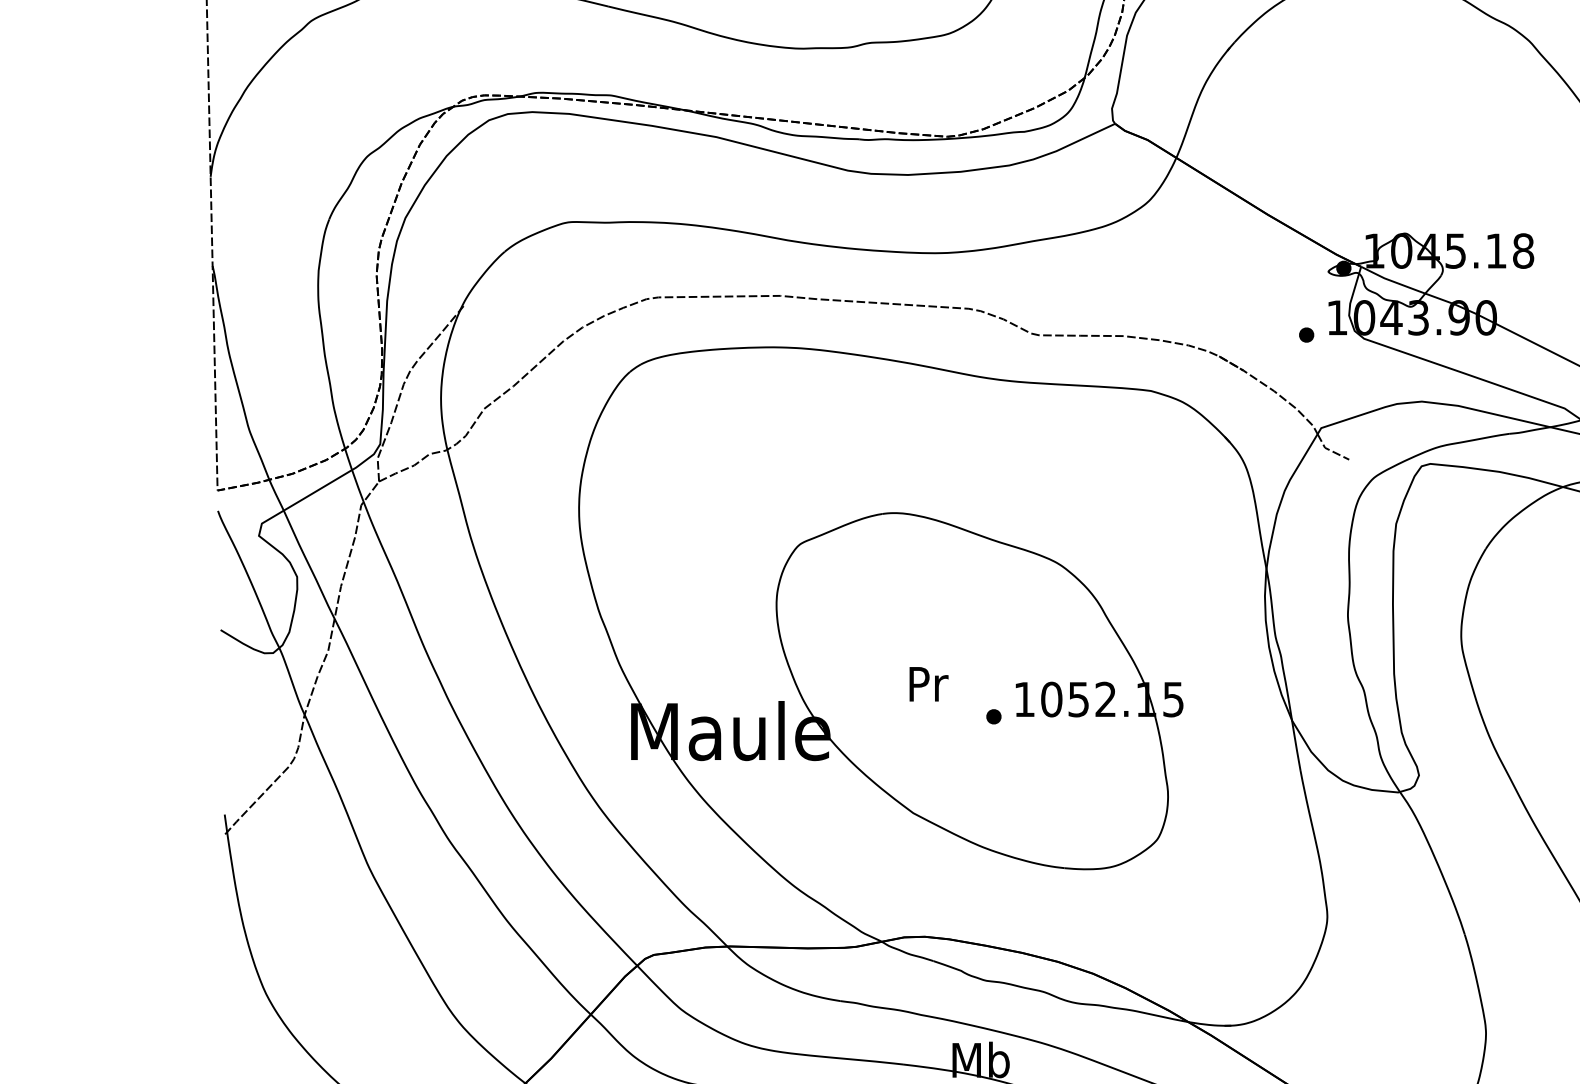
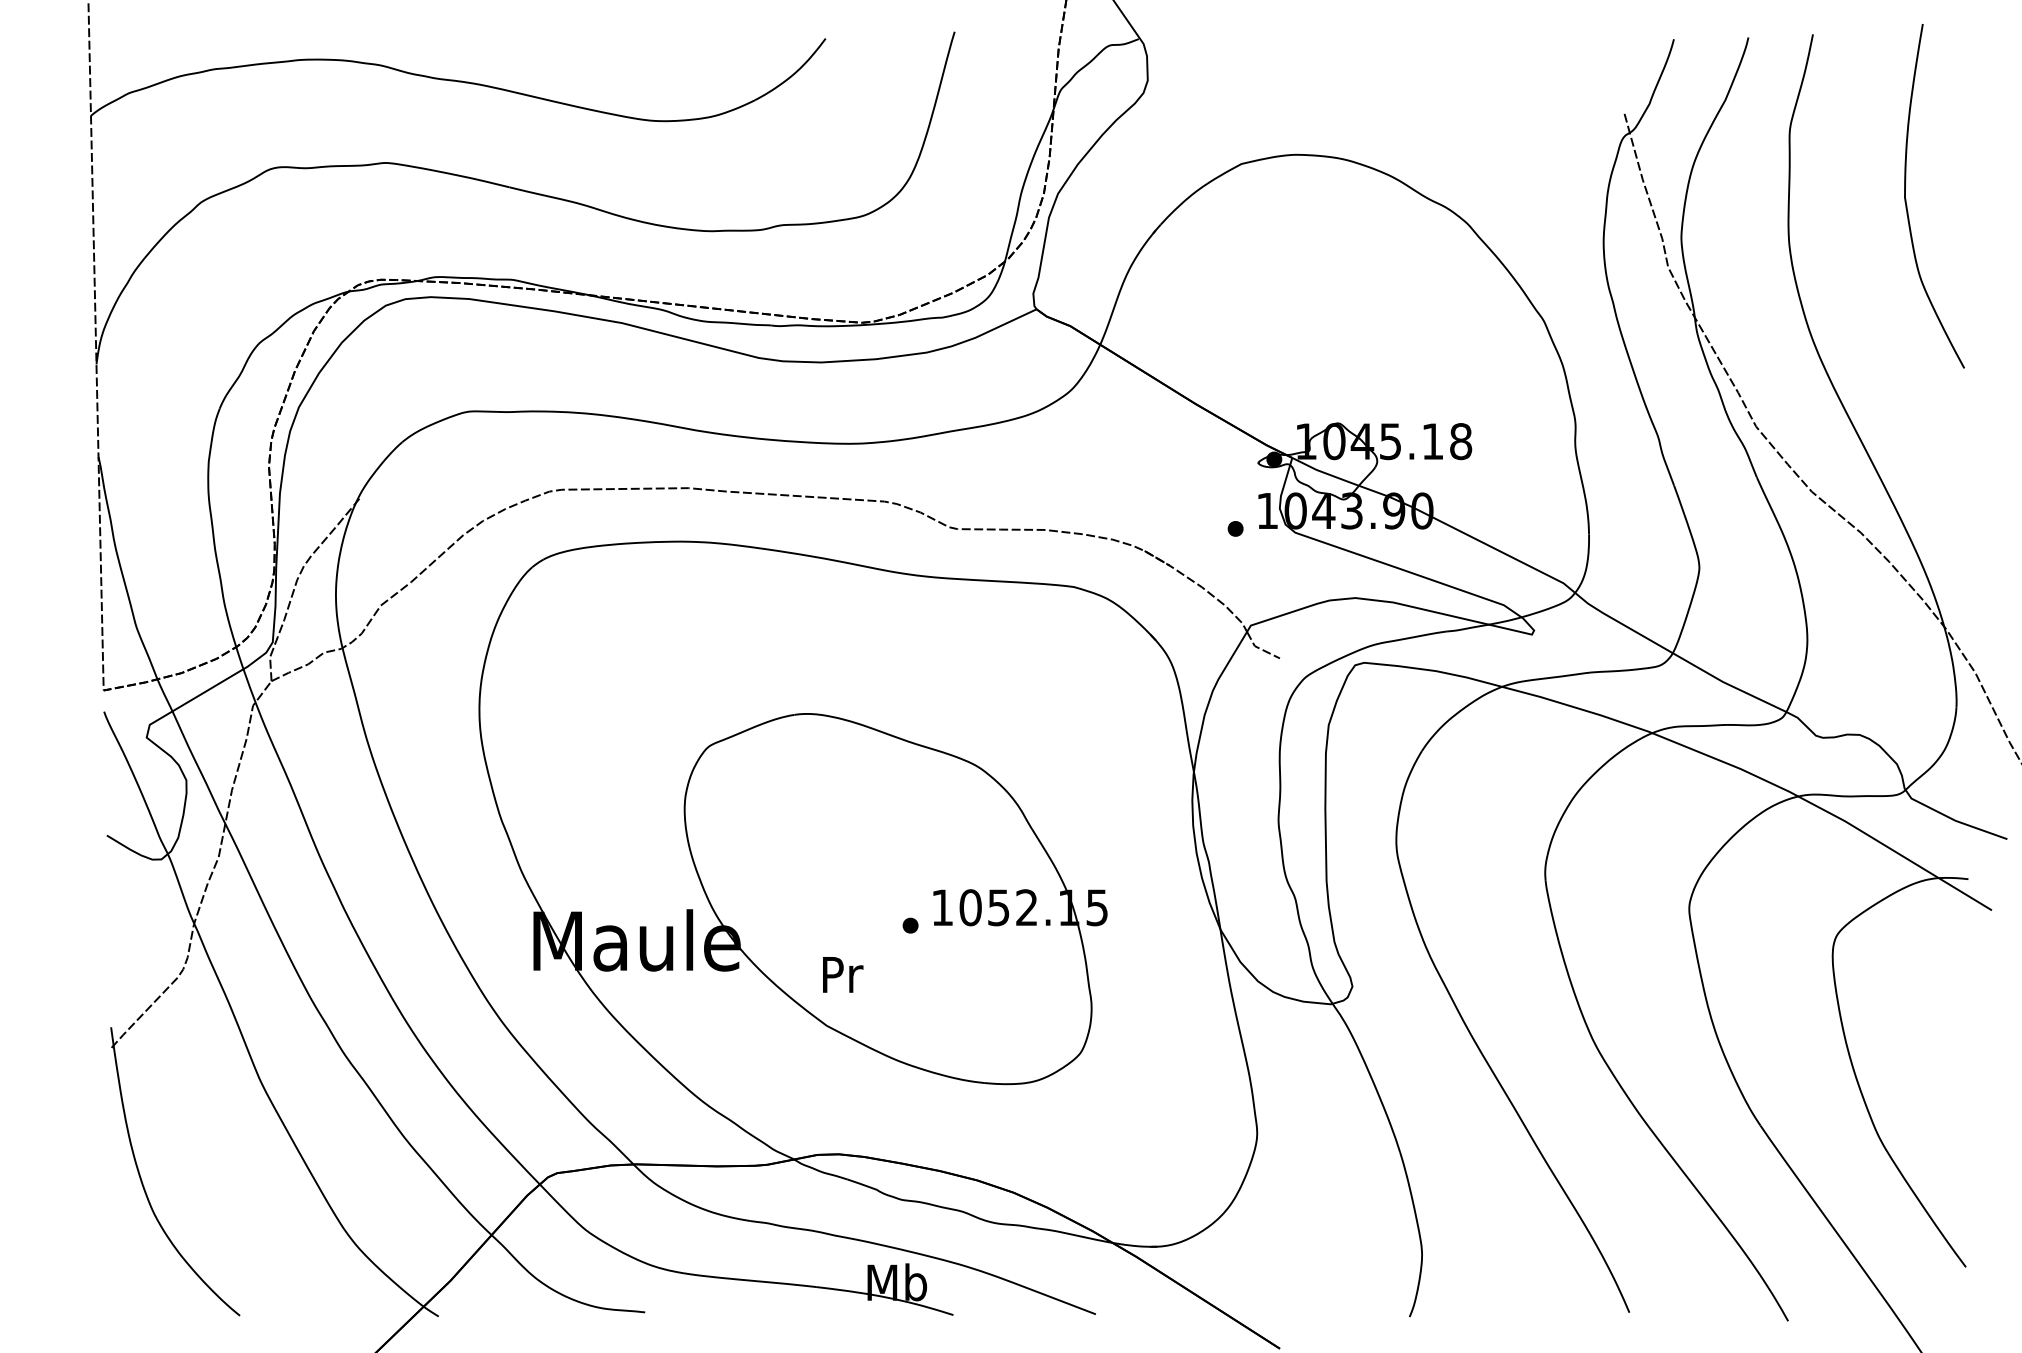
text: (929, 683) -> (843, 974), moved

